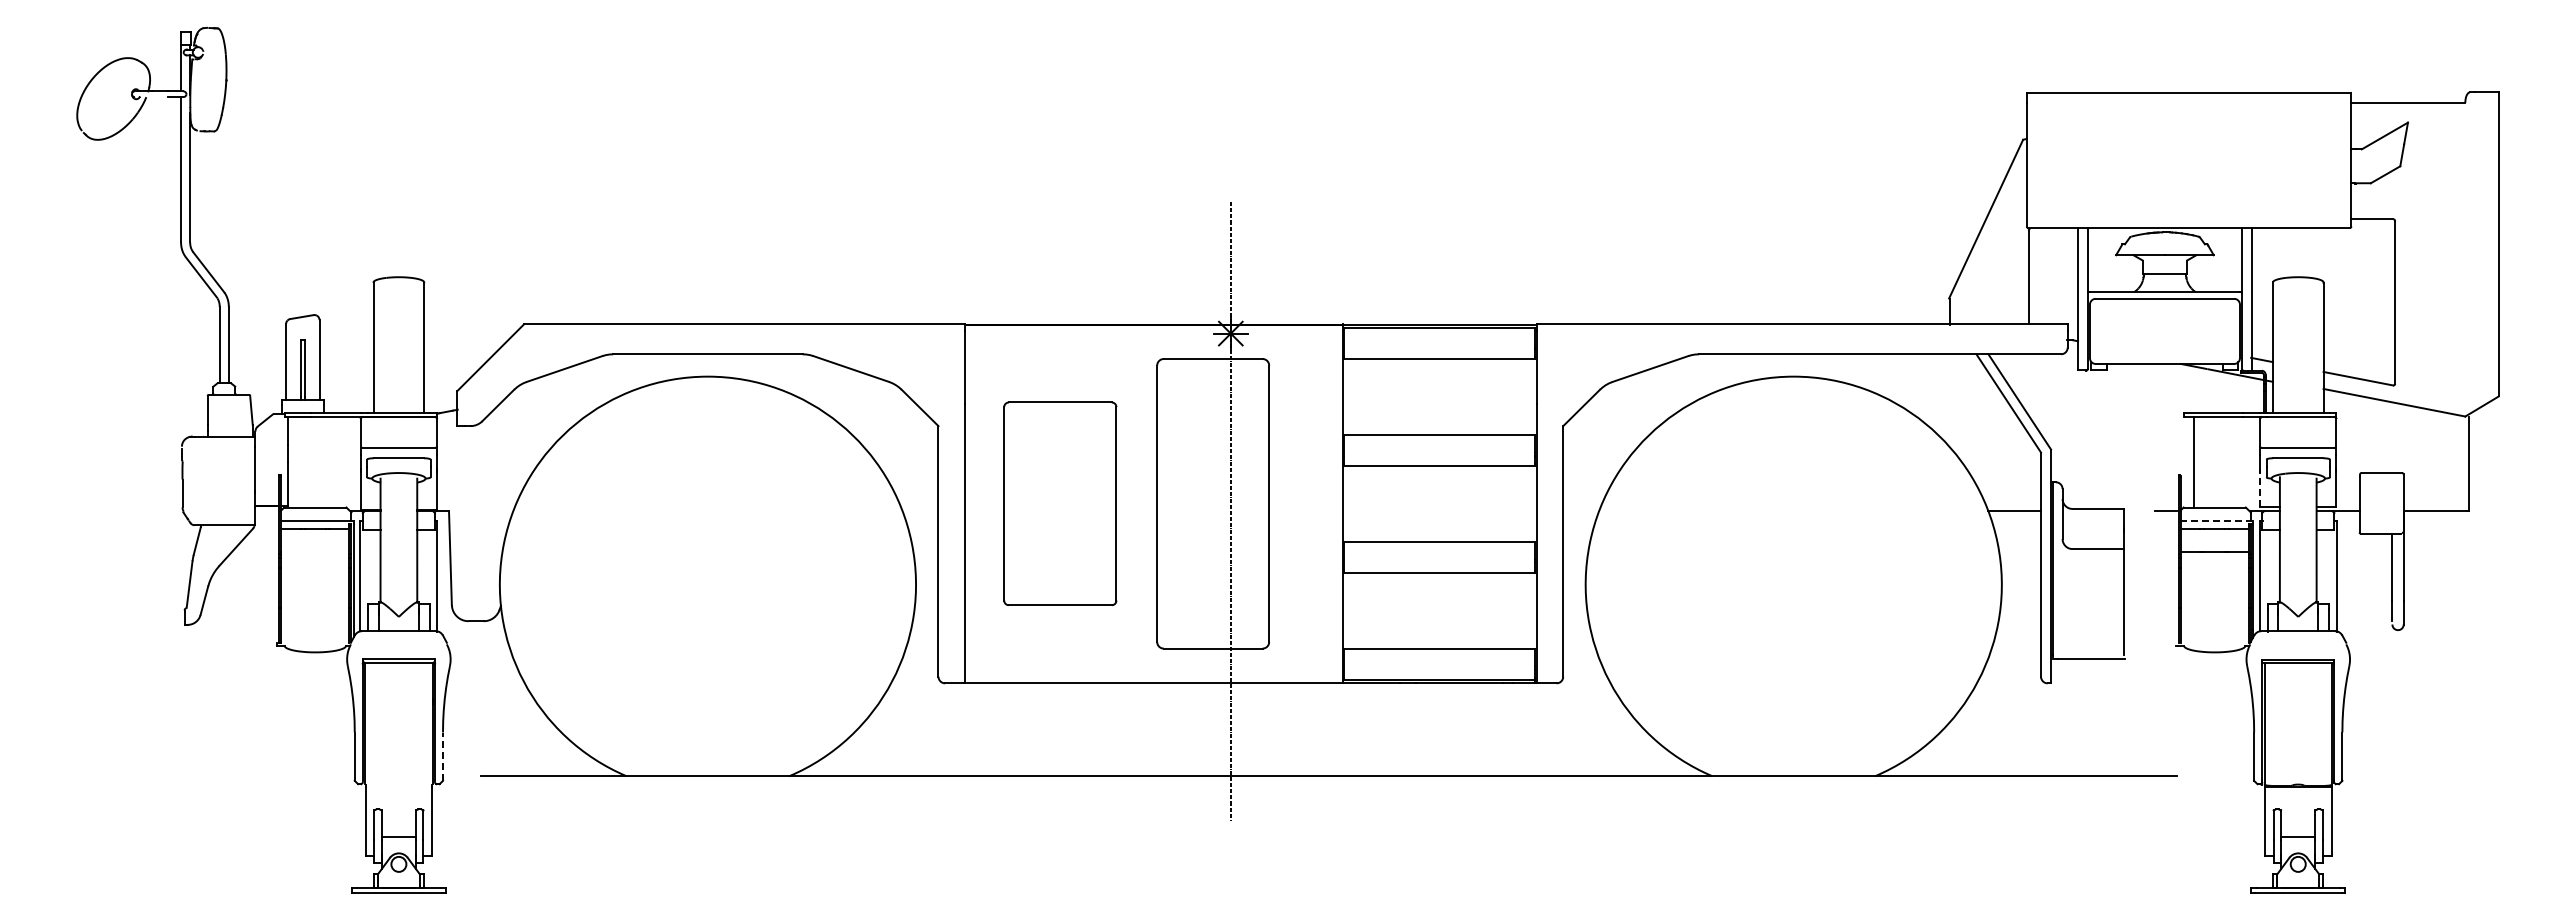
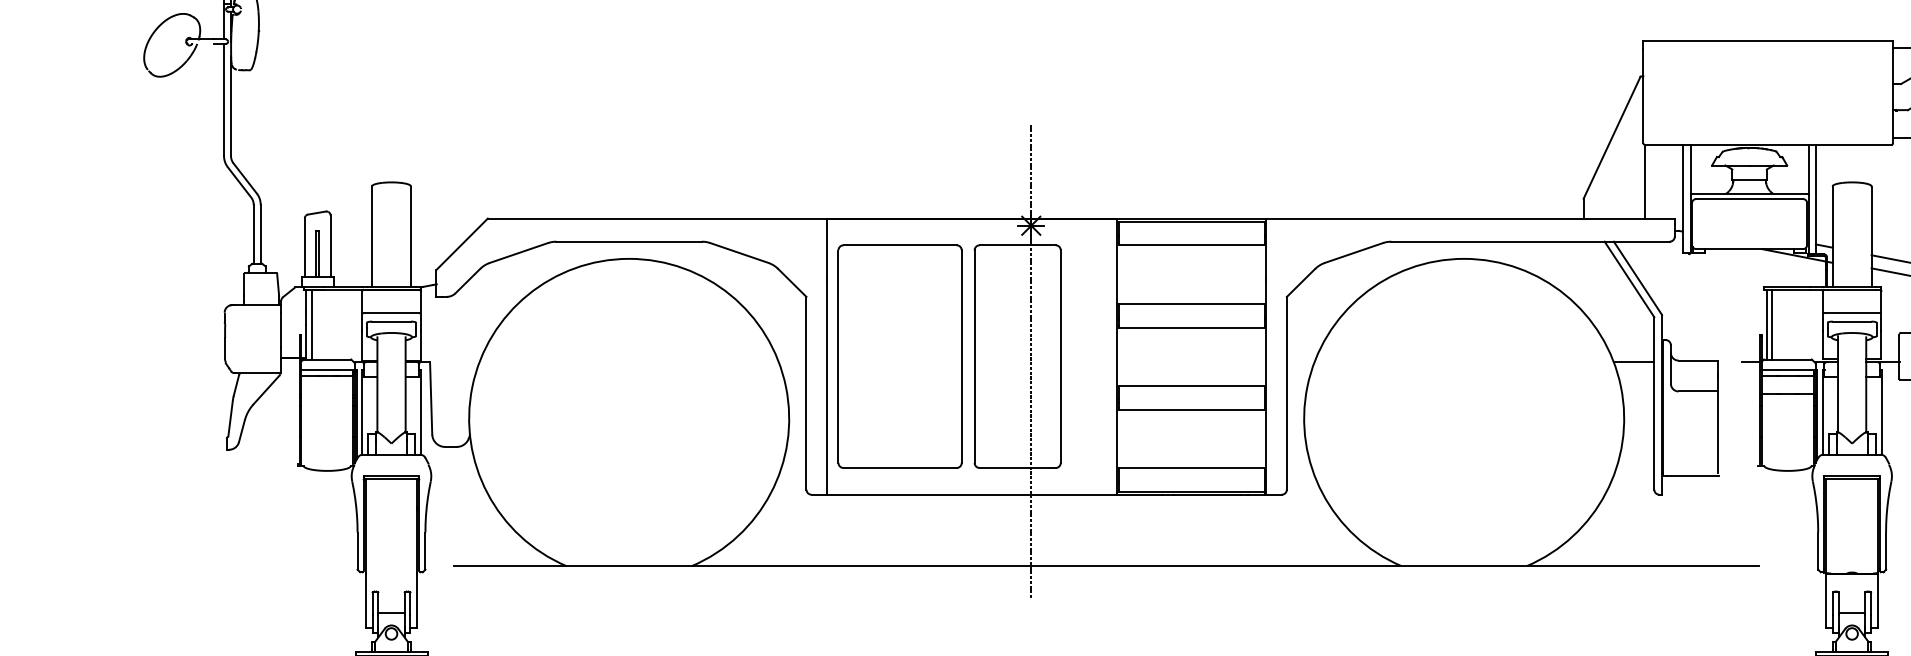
line: (295, 462) -> (312, 324), added
line: (2187, 462) -> (1766, 324), added
line: (2260, 487) -> (1823, 344), dashed -> solid
part: (1060, 503) -> (900, 356), size x1.43
line: (2217, 521) -> (1790, 370), dashed -> solid
line: (443, 756) -> (425, 550), dashed -> solid

